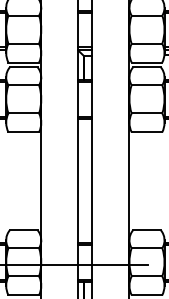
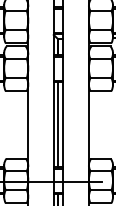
line: (83, 180) -> (57, 124), added

